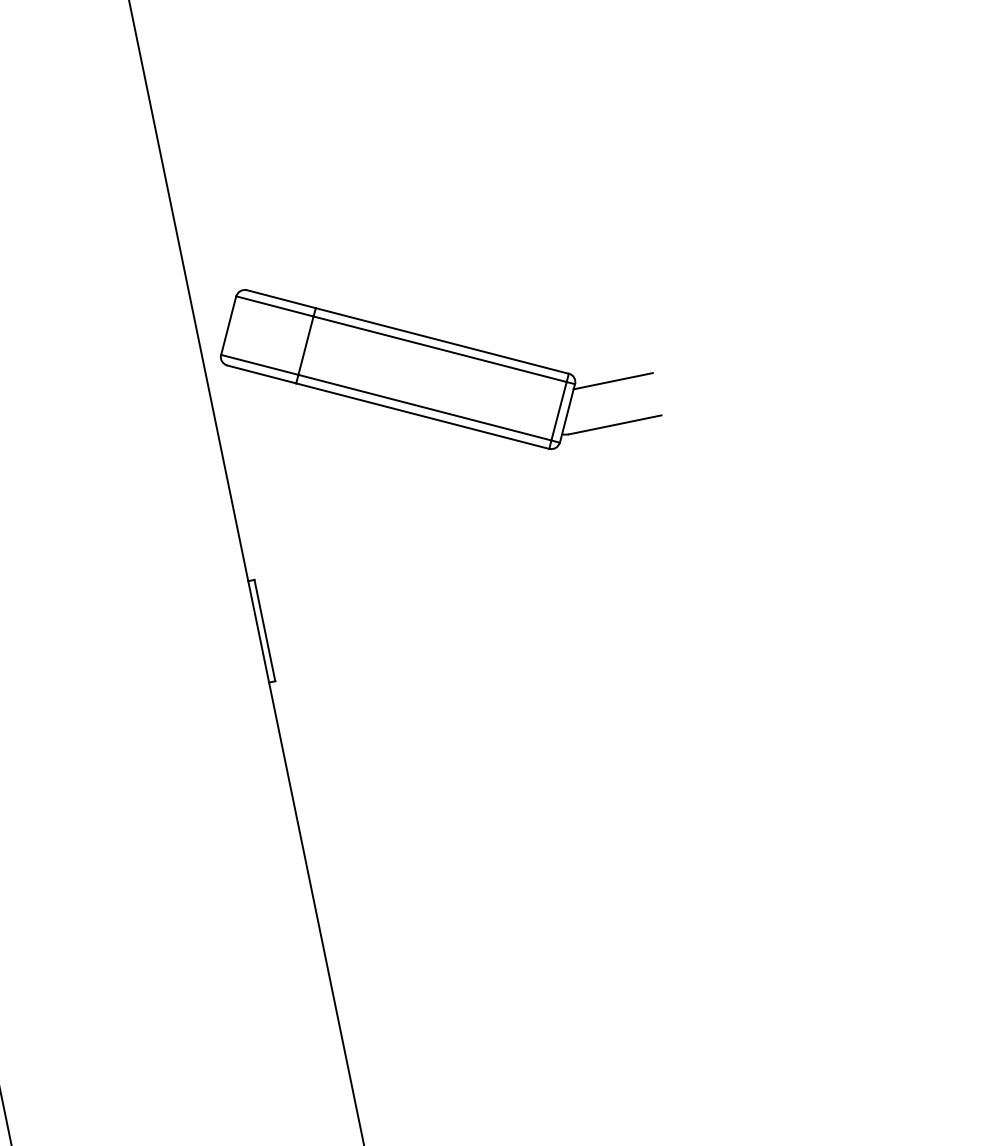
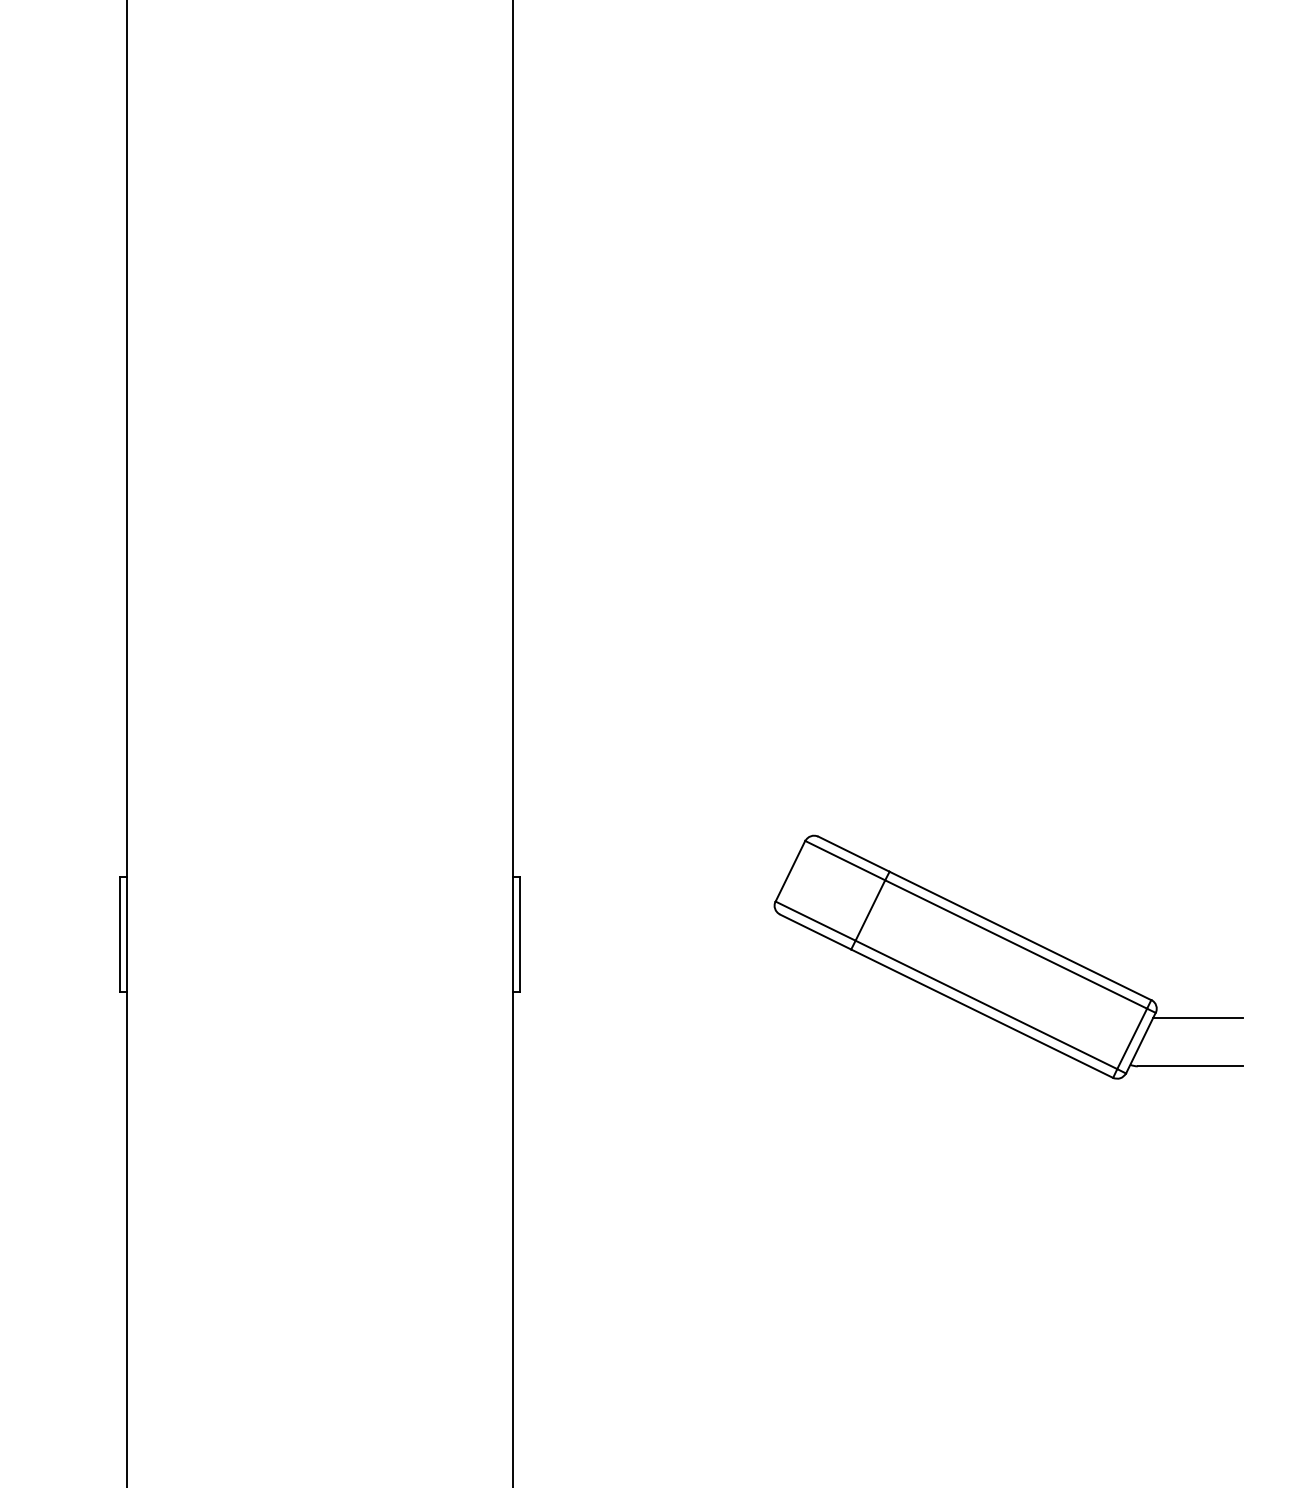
part: (435, 361) -> (1008, 956), moved

